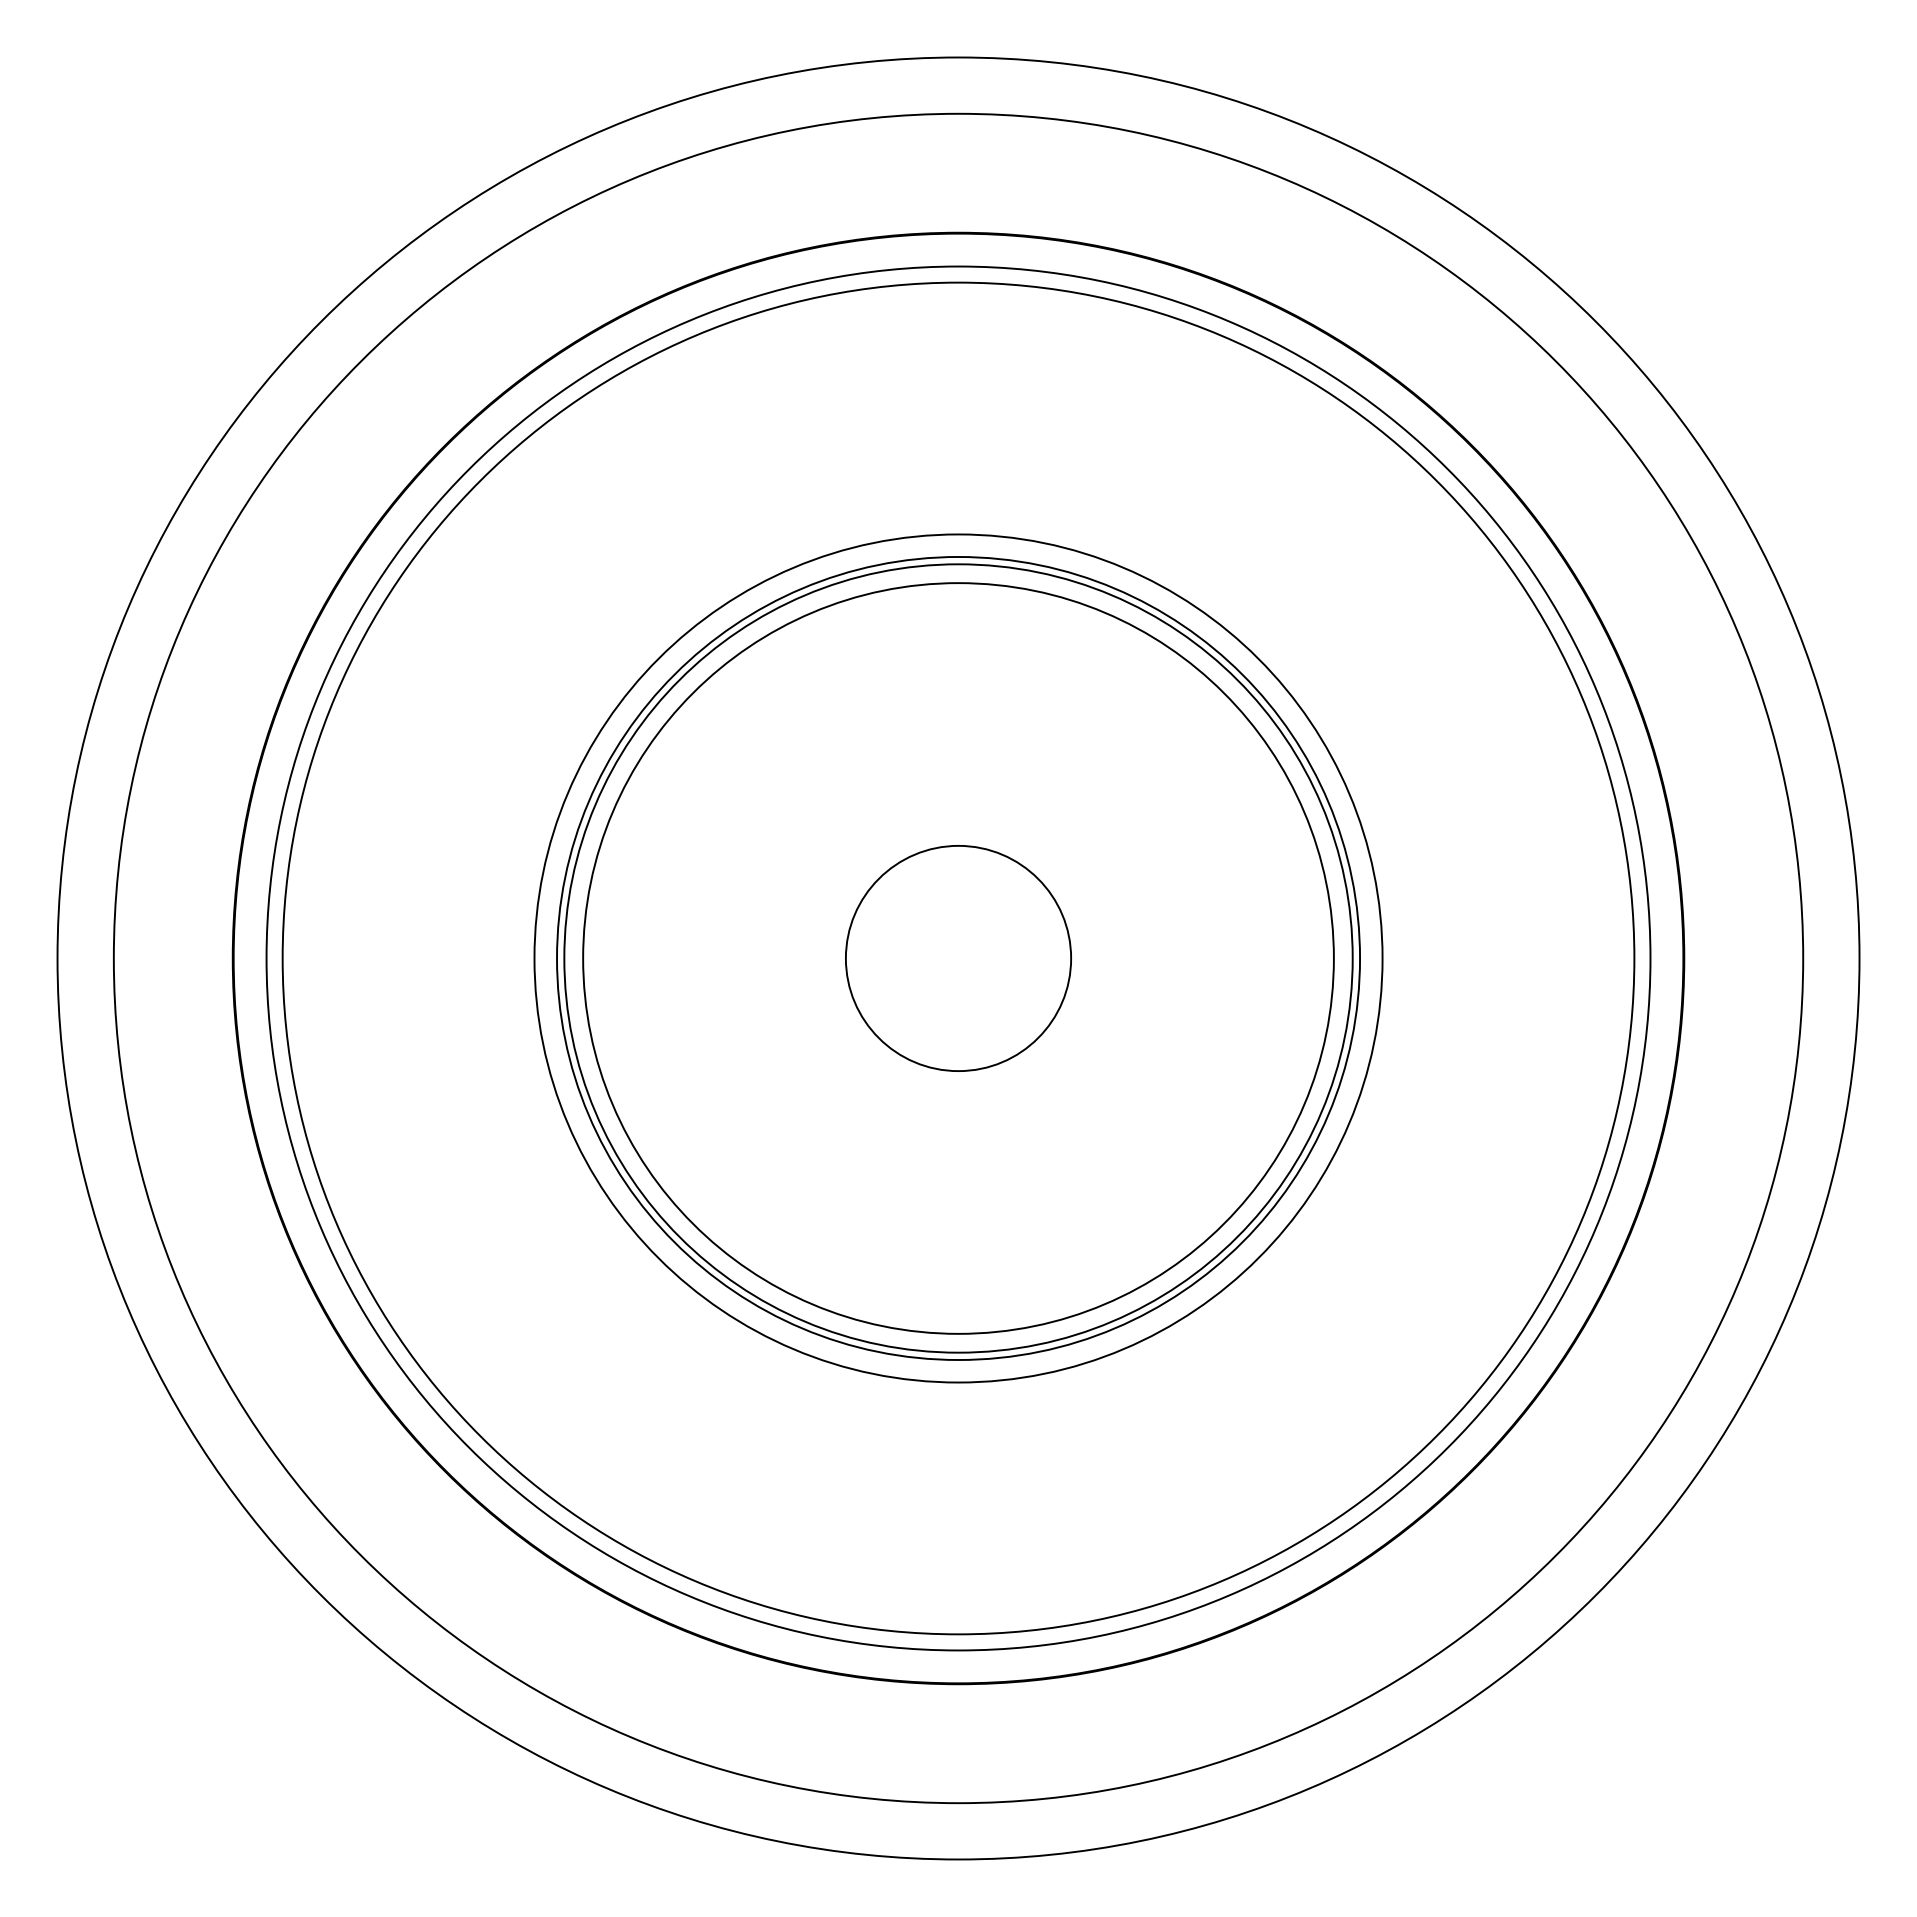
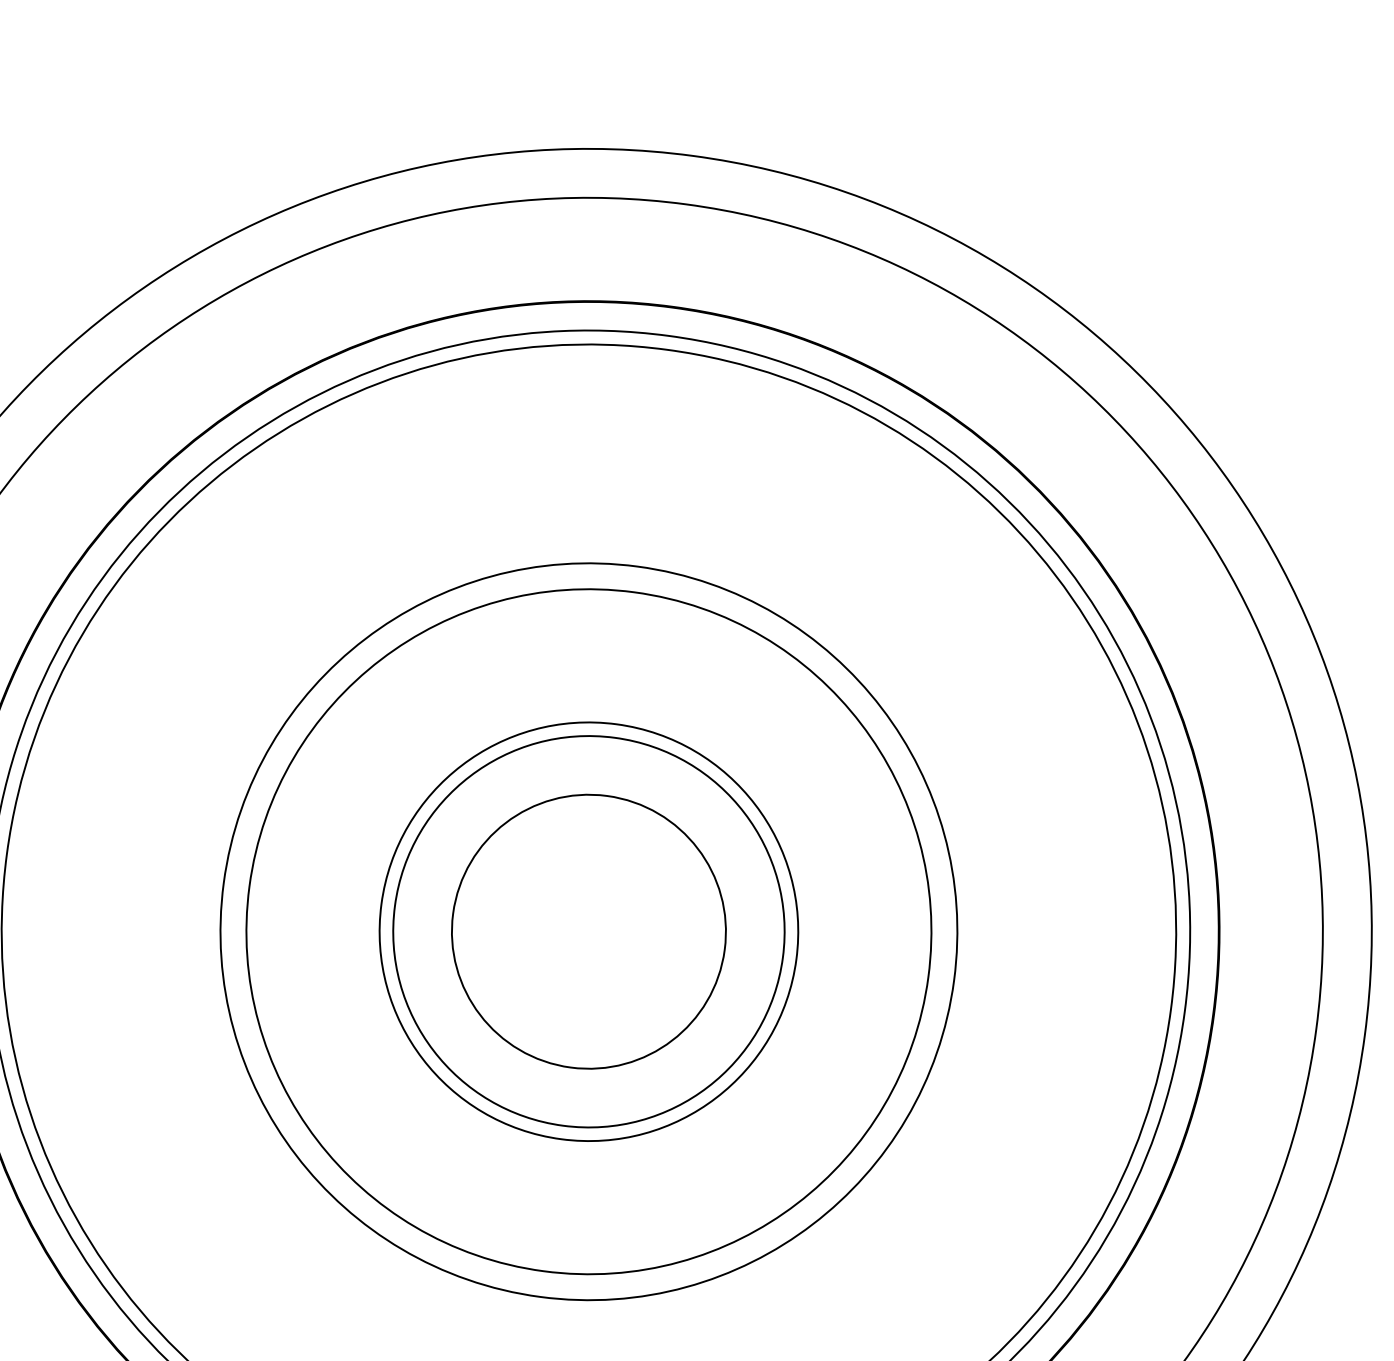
circle: (958, 958) -> (588, 931), size x0.6
circle: (958, 958) -> (588, 931), size x0.6
circle: (958, 958) -> (588, 931), size x1.4

